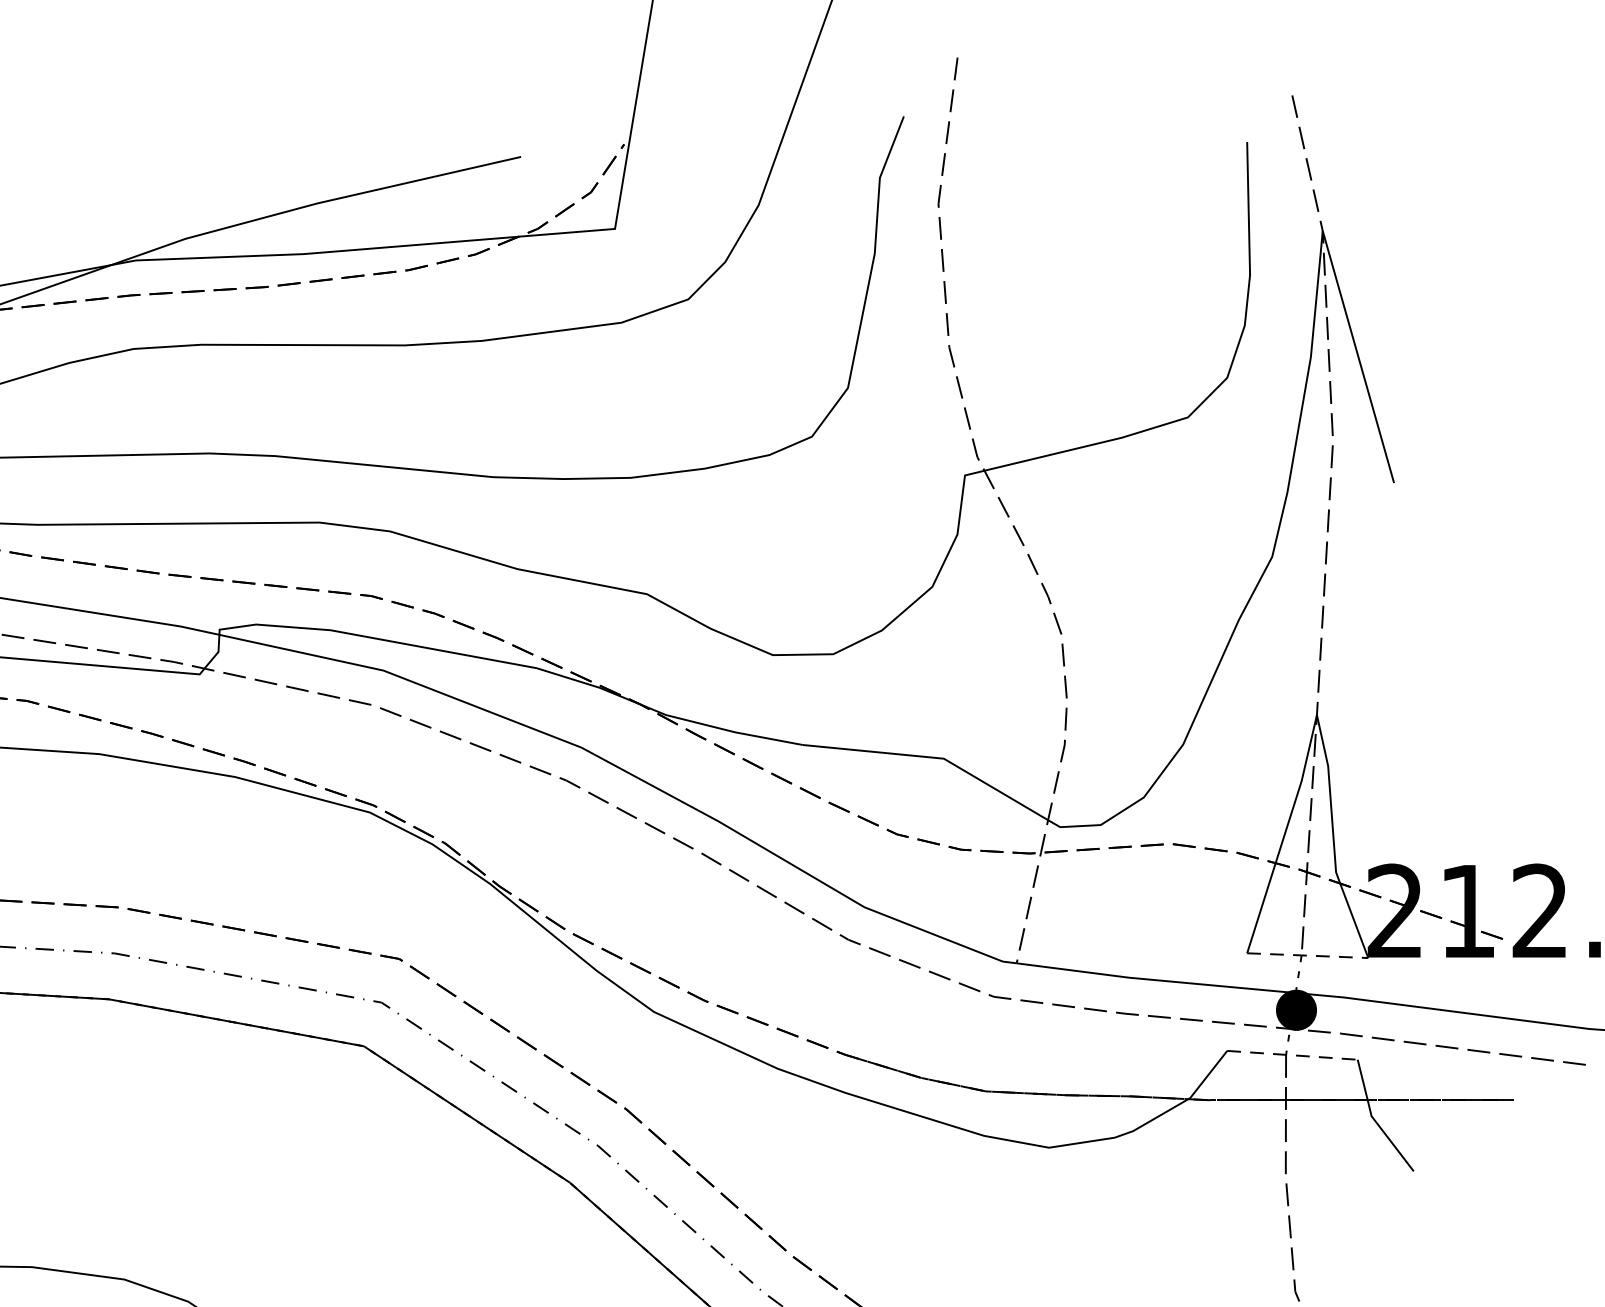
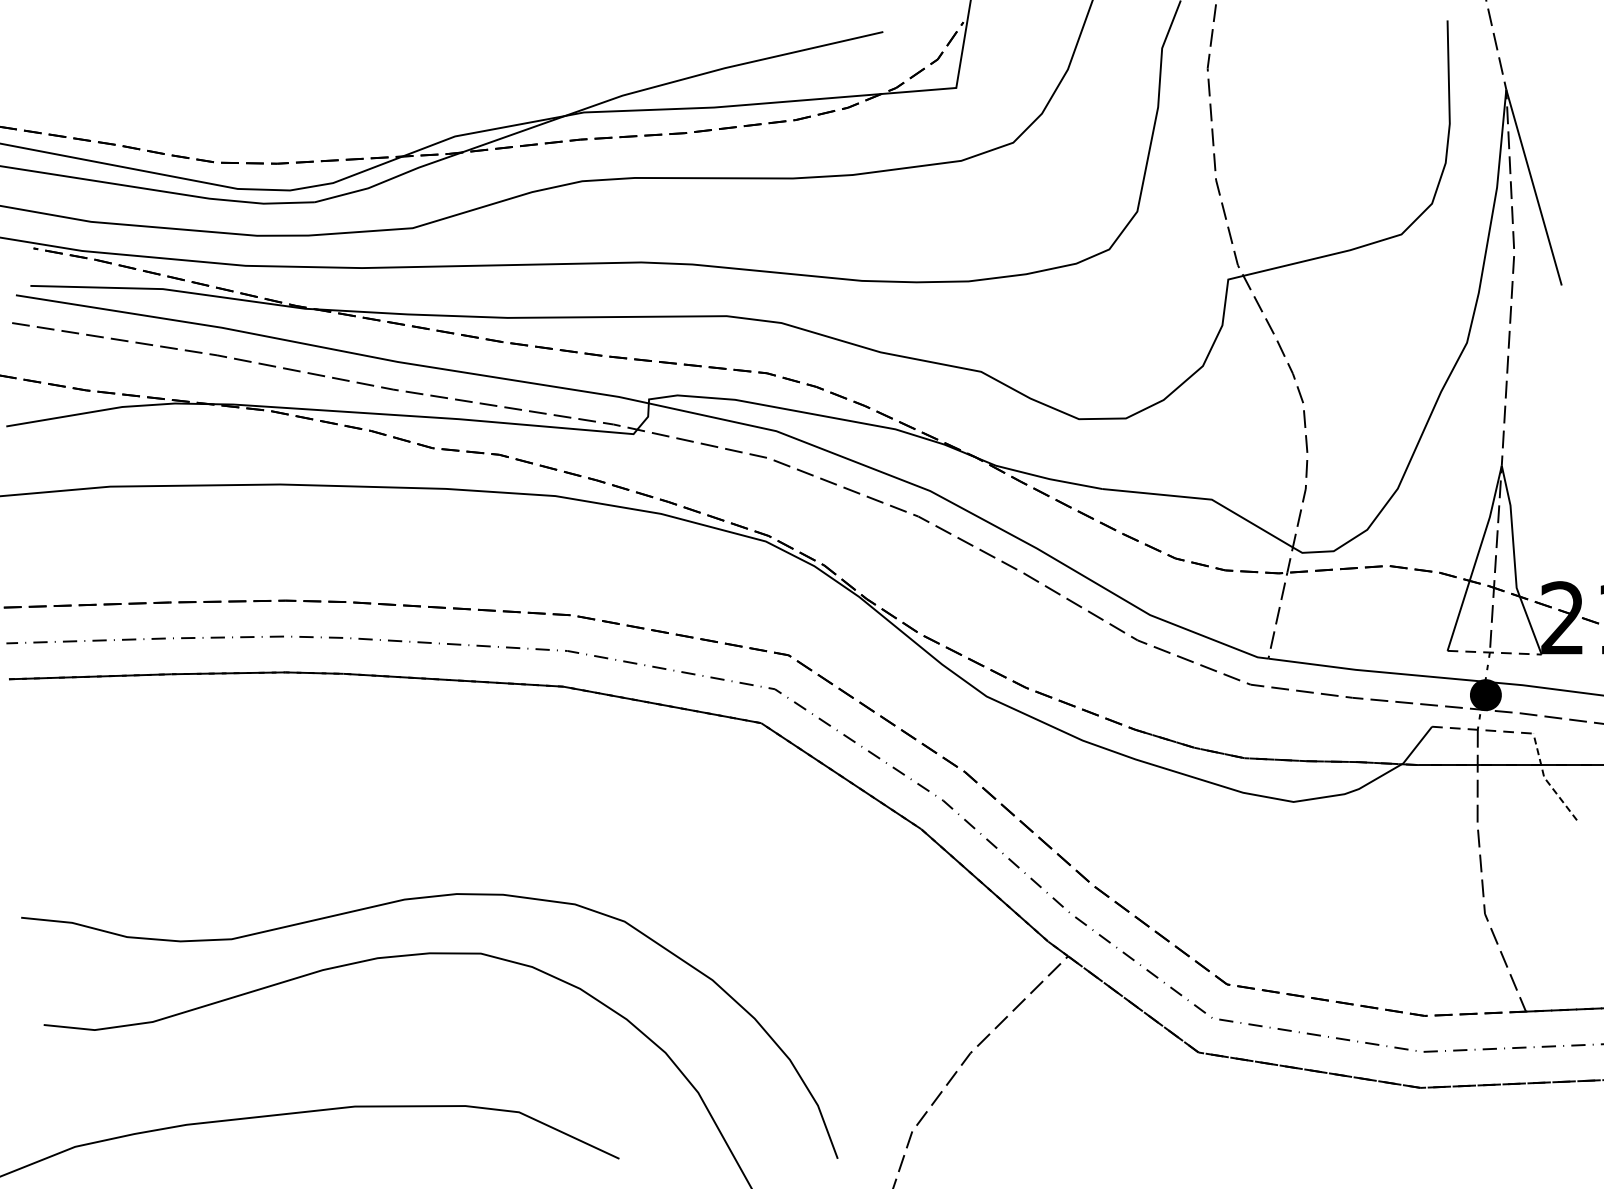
line: (1374, 1118) -> (1546, 779), solid -> dashed

